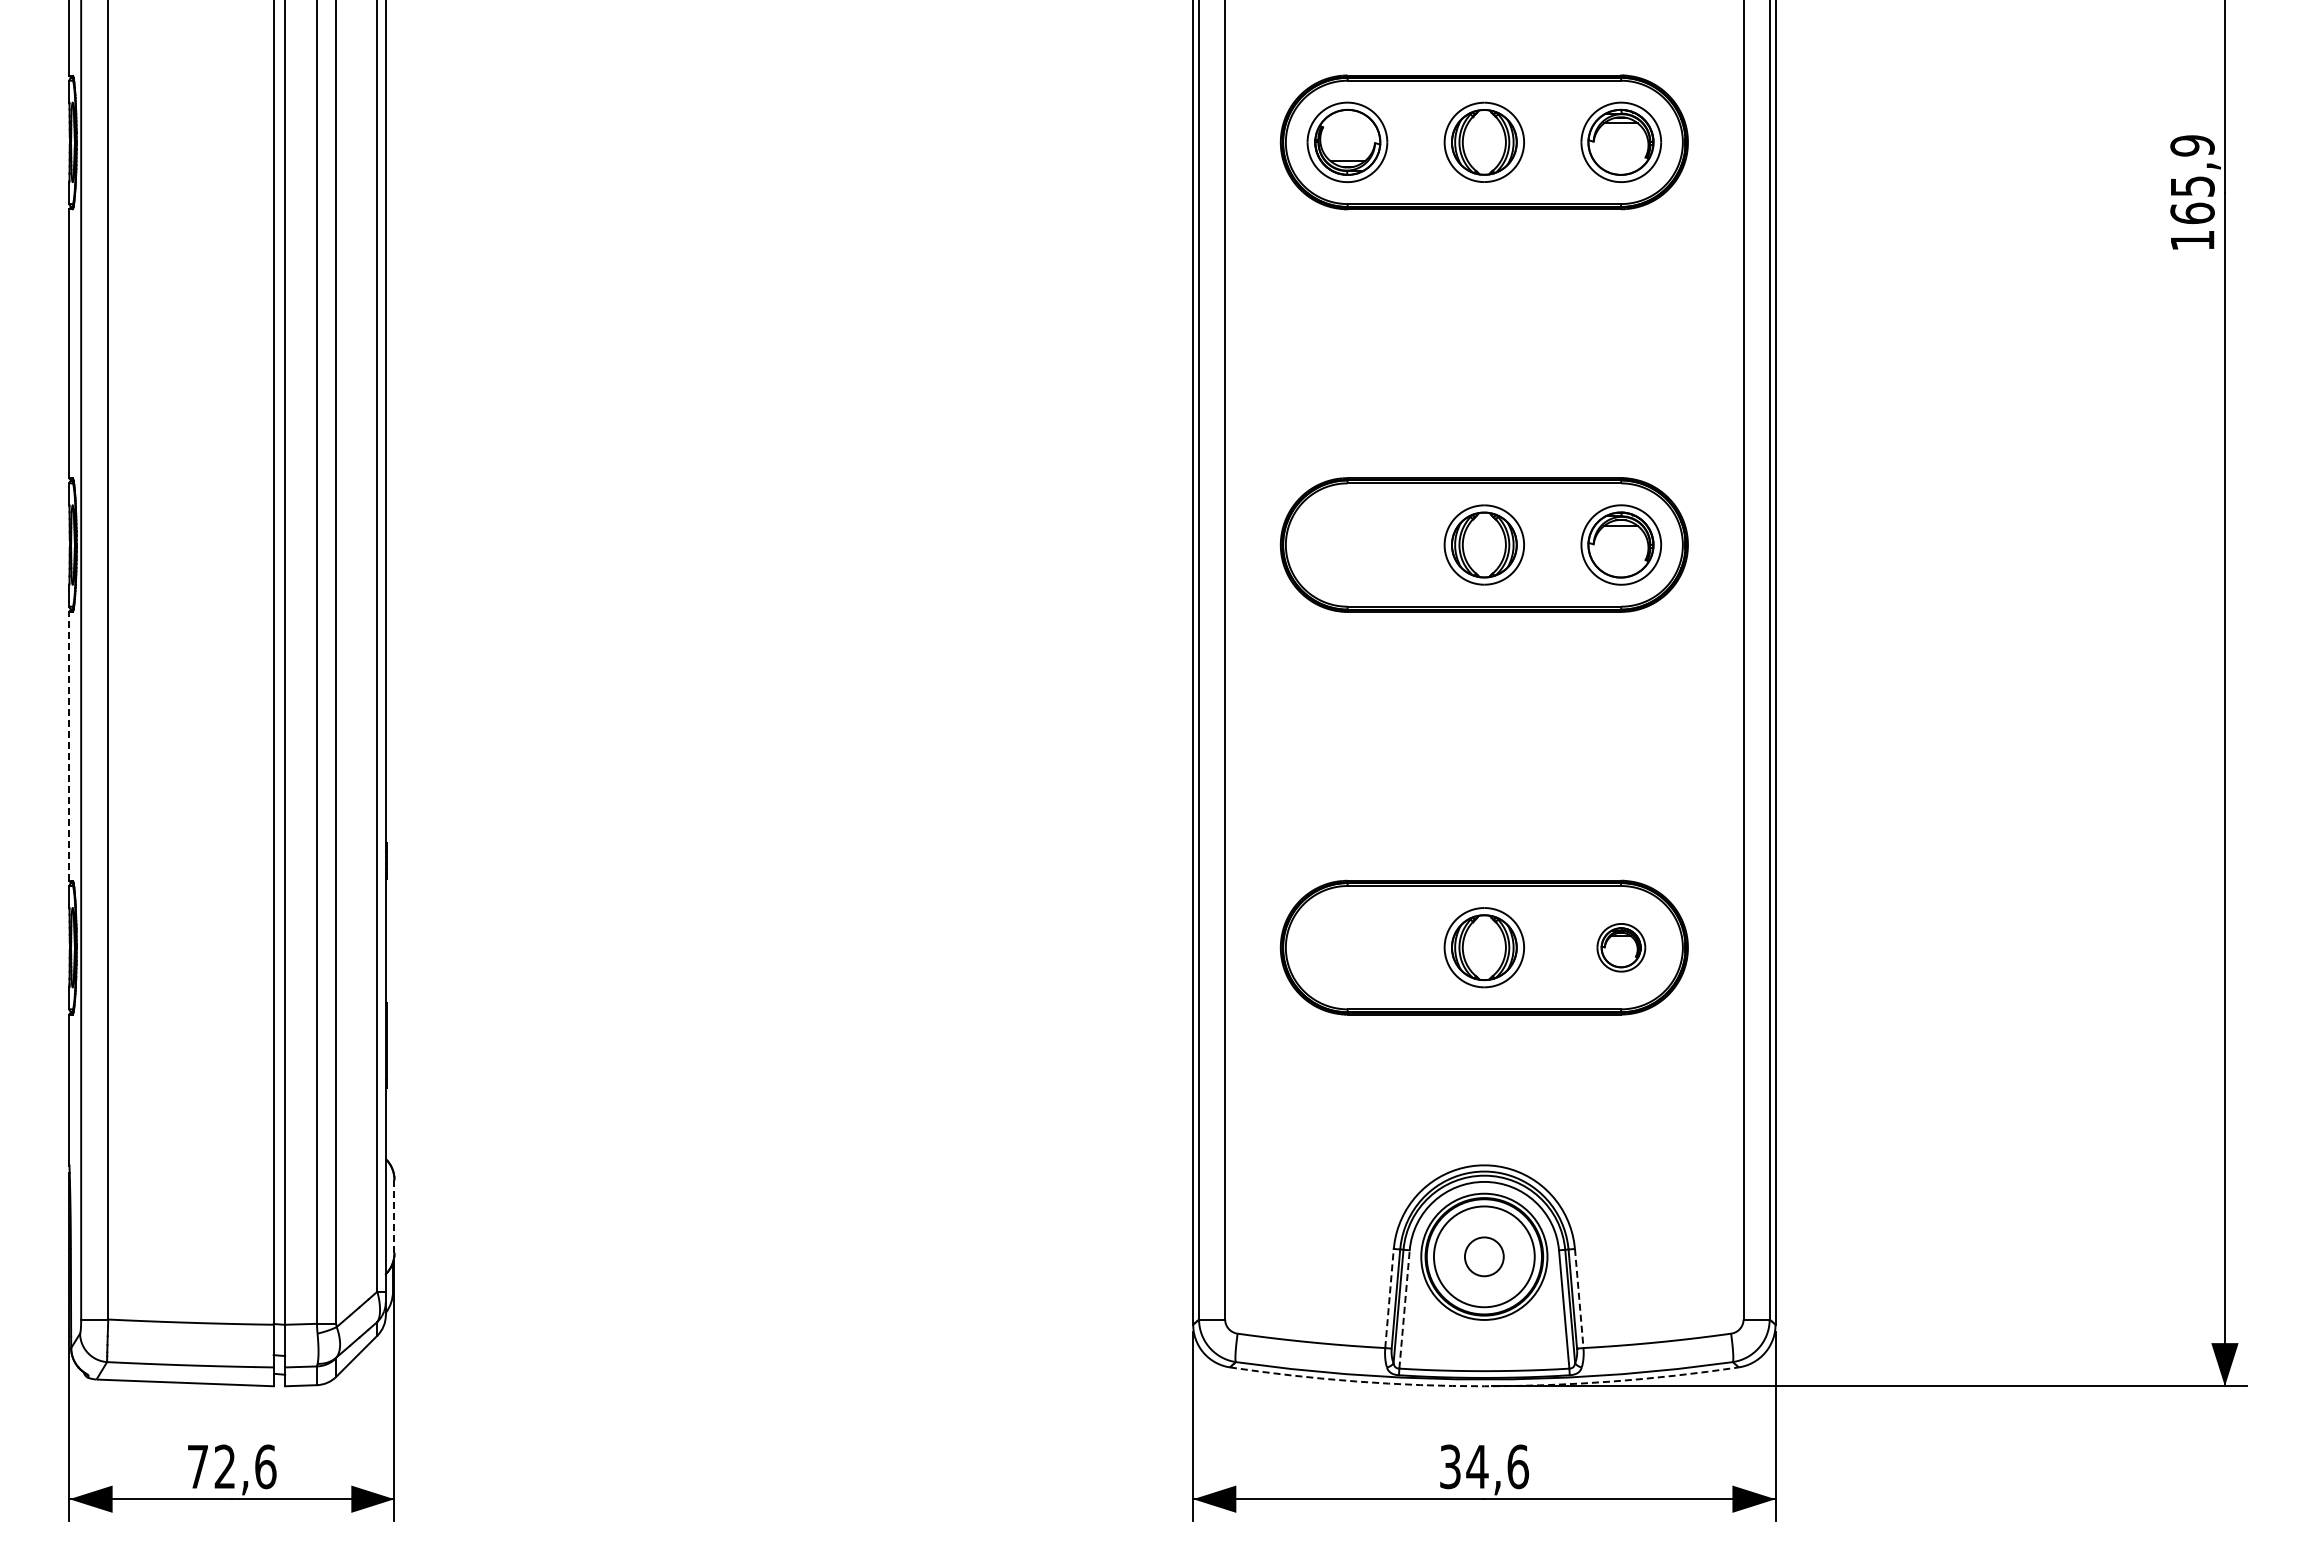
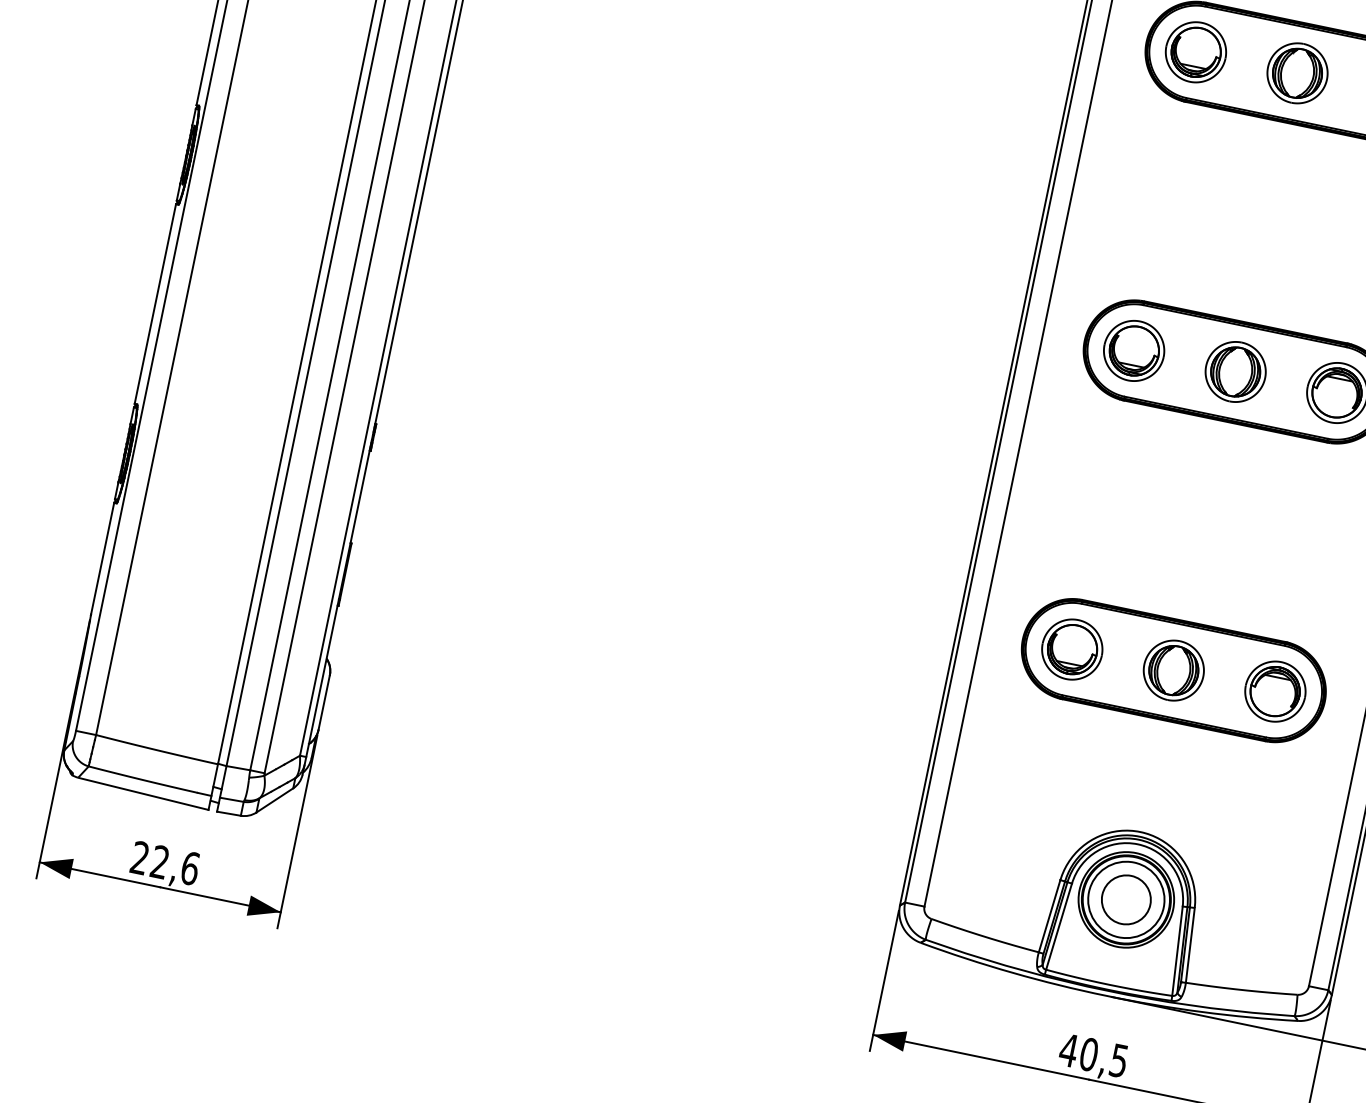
part: (1347, 544) -> (1134, 350), added
line: (69, 745) -> (155, 303), dashed -> solid
part: (1347, 947) -> (1072, 649), added
part: (1621, 947) -> (1275, 691), size x1.67
line: (394, 1216) -> (324, 702), dashed -> solid
circle: (1484, 1256) -> (1126, 899), size x1.67
line: (1389, 1298) -> (1049, 916), dashed -> solid
line: (1579, 1298) -> (1190, 945), dashed -> solid
line: (1404, 1308) -> (1059, 925), dashed -> solid
arc: (1484, 1386) -> (1106, 996), dashed -> solid
text: (197, 1466) -> (139, 857), 72,6 -> 22,6
text: (1484, 1466) -> (1094, 1055), 34,6 -> 40,5

